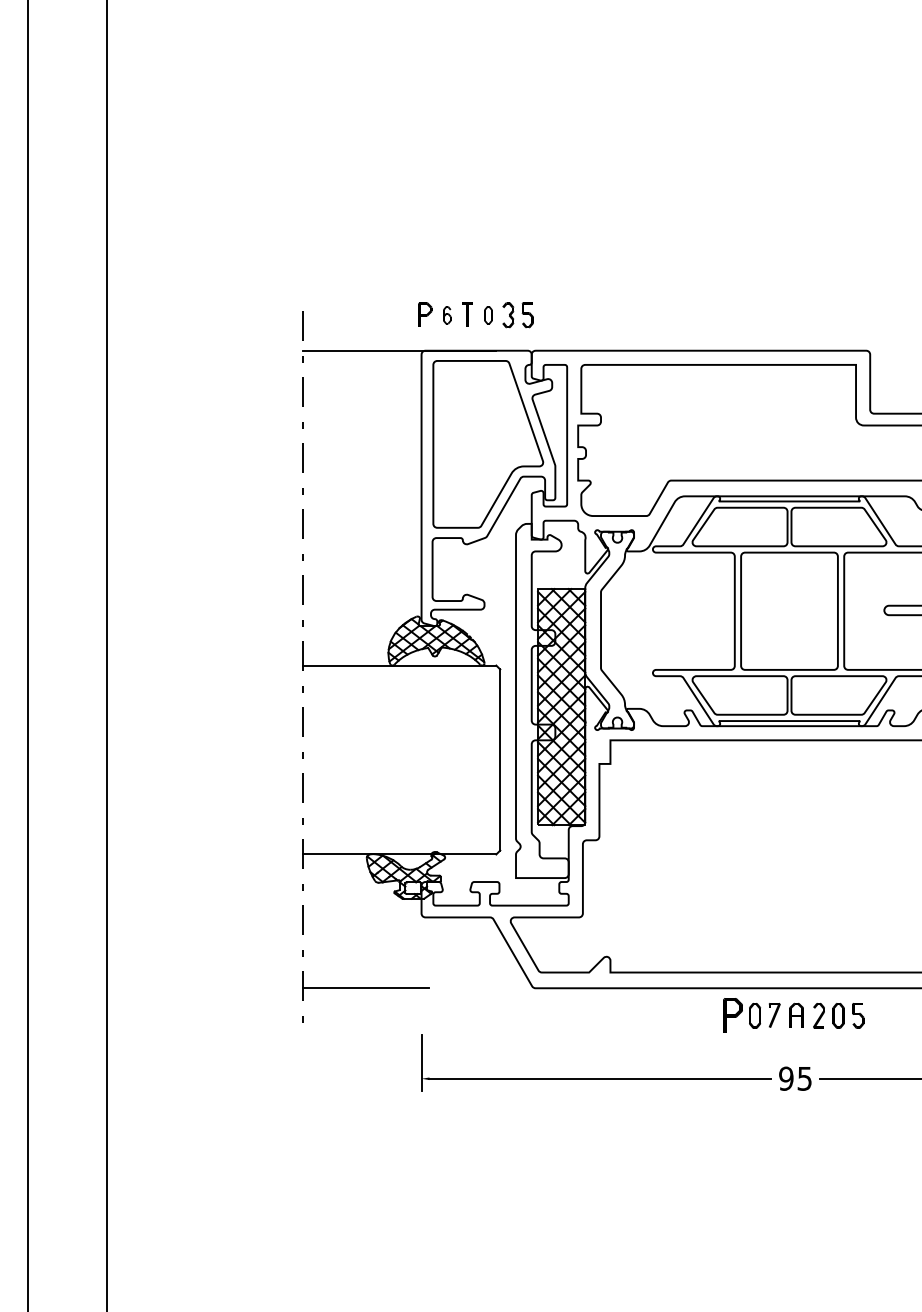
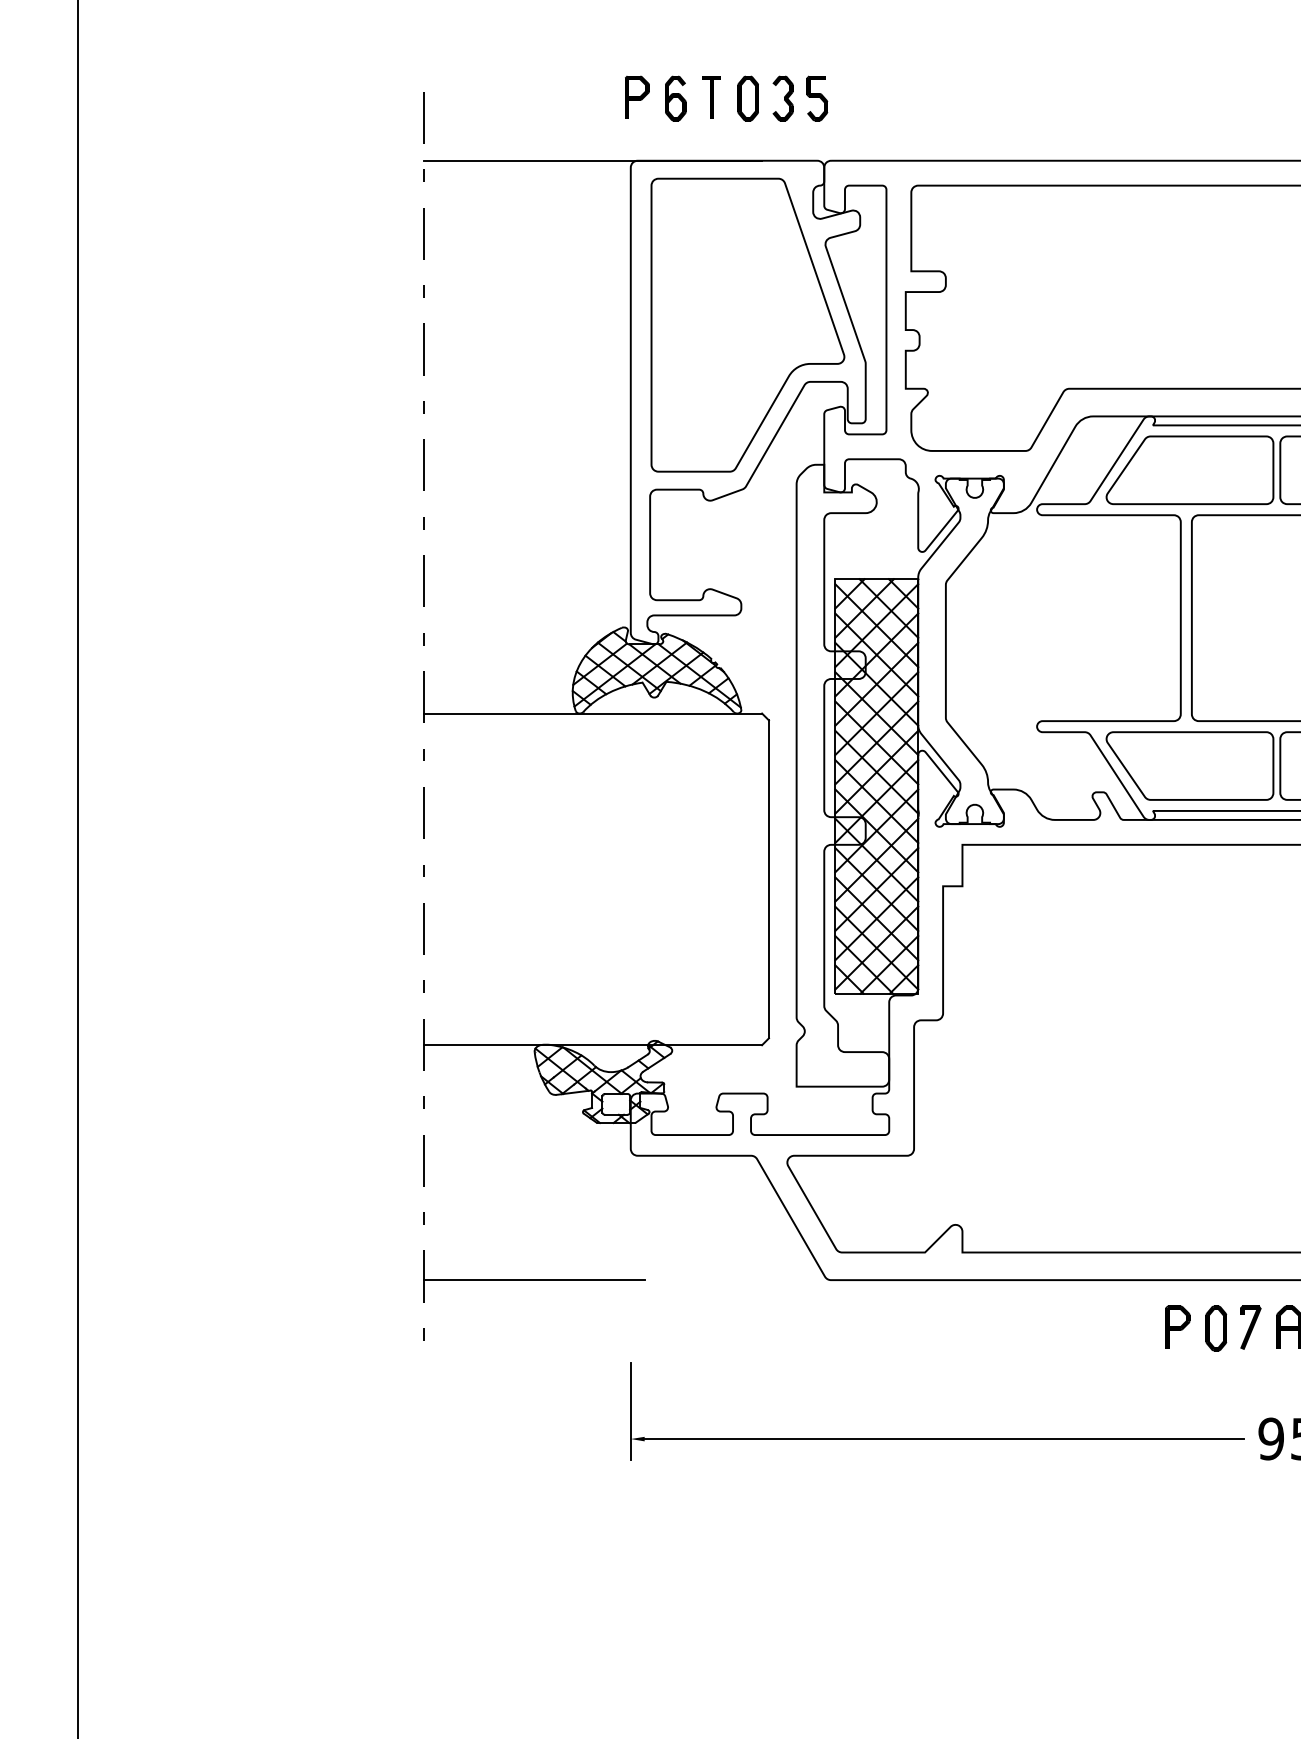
part: (447, 315) -> (676, 98), size x1.43
part: (488, 315) -> (748, 98), size x1.43
part: (733, 1014) -> (1178, 1326), size x0.71

